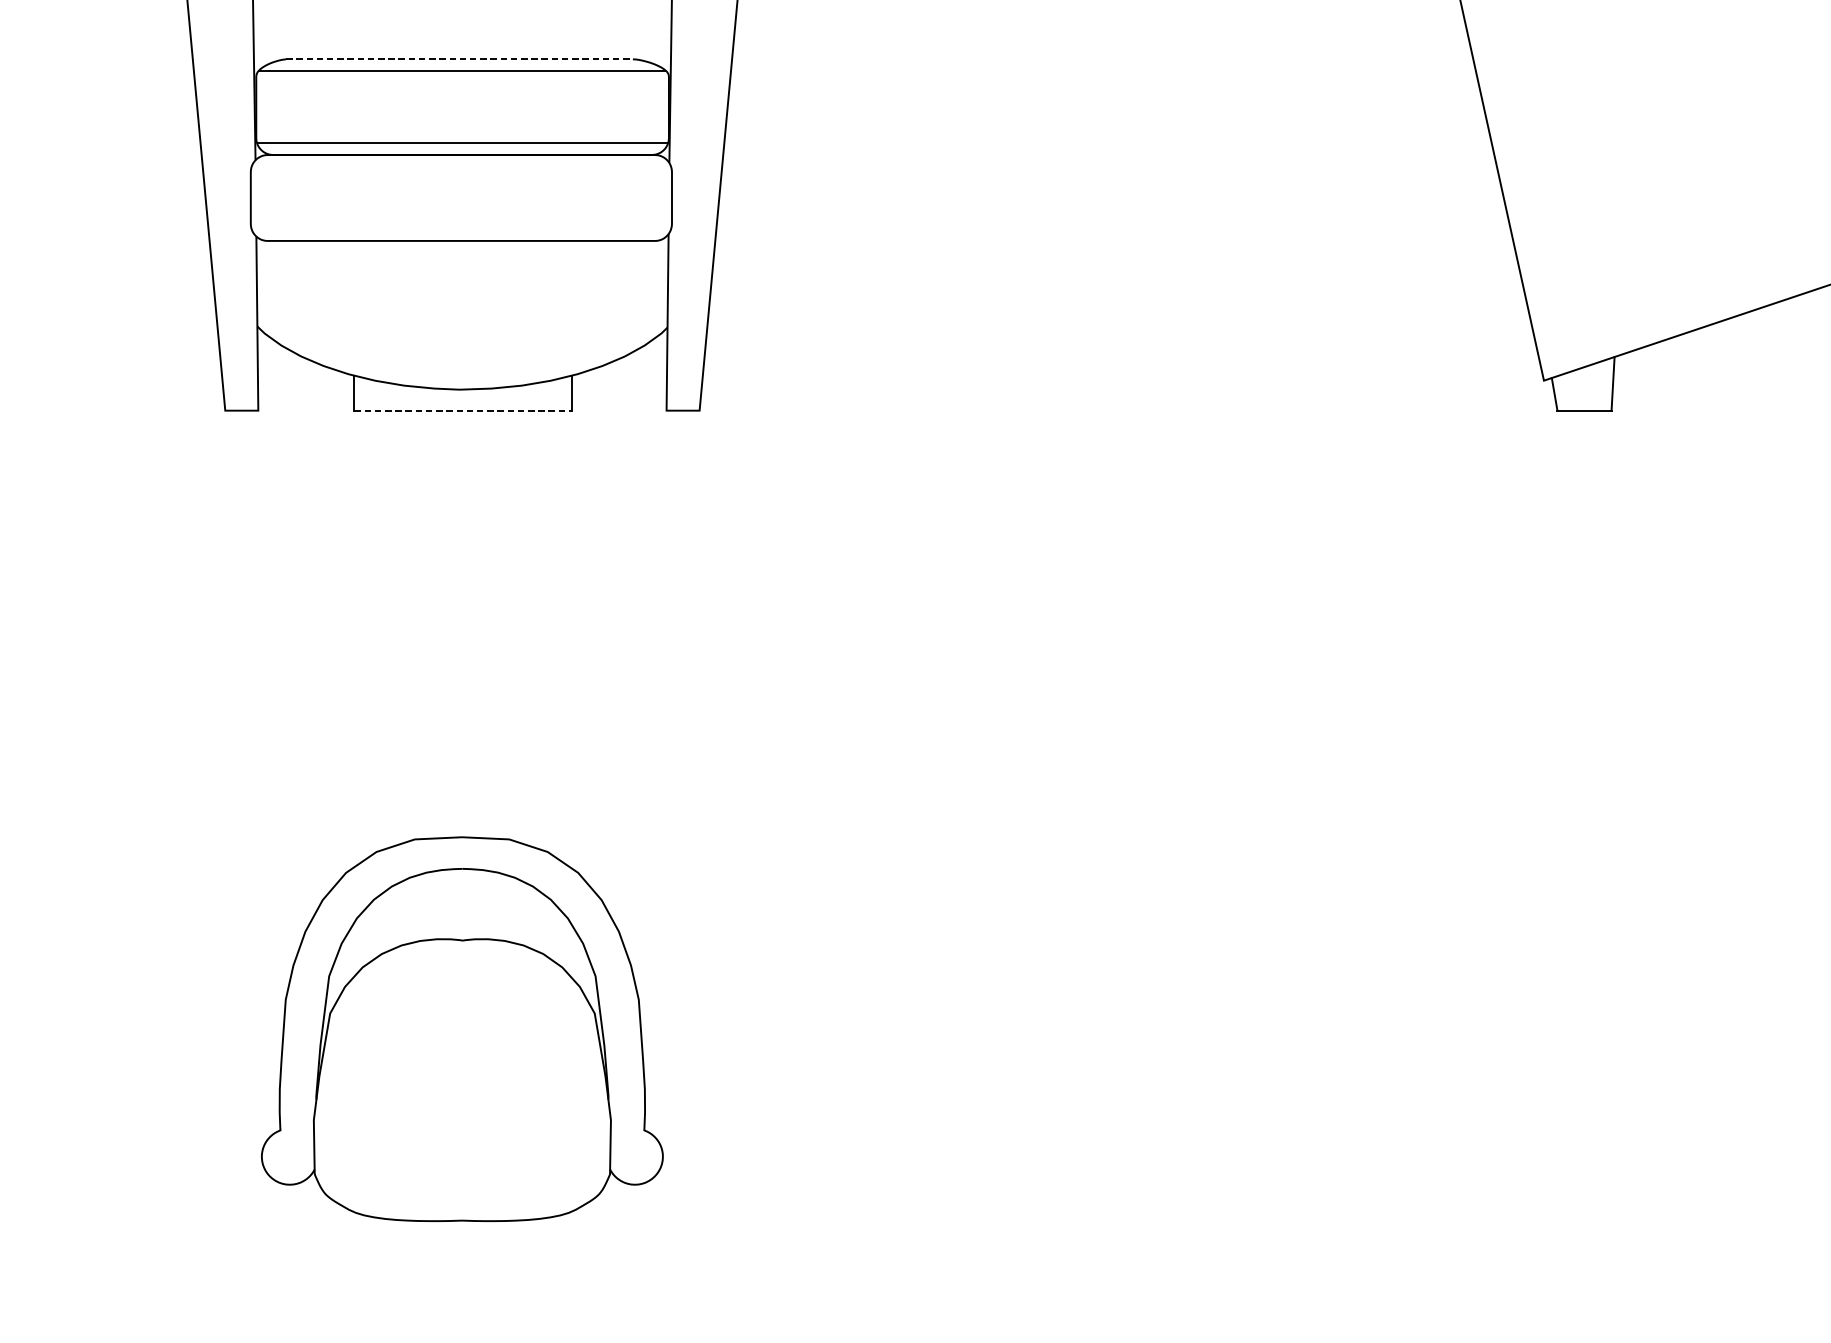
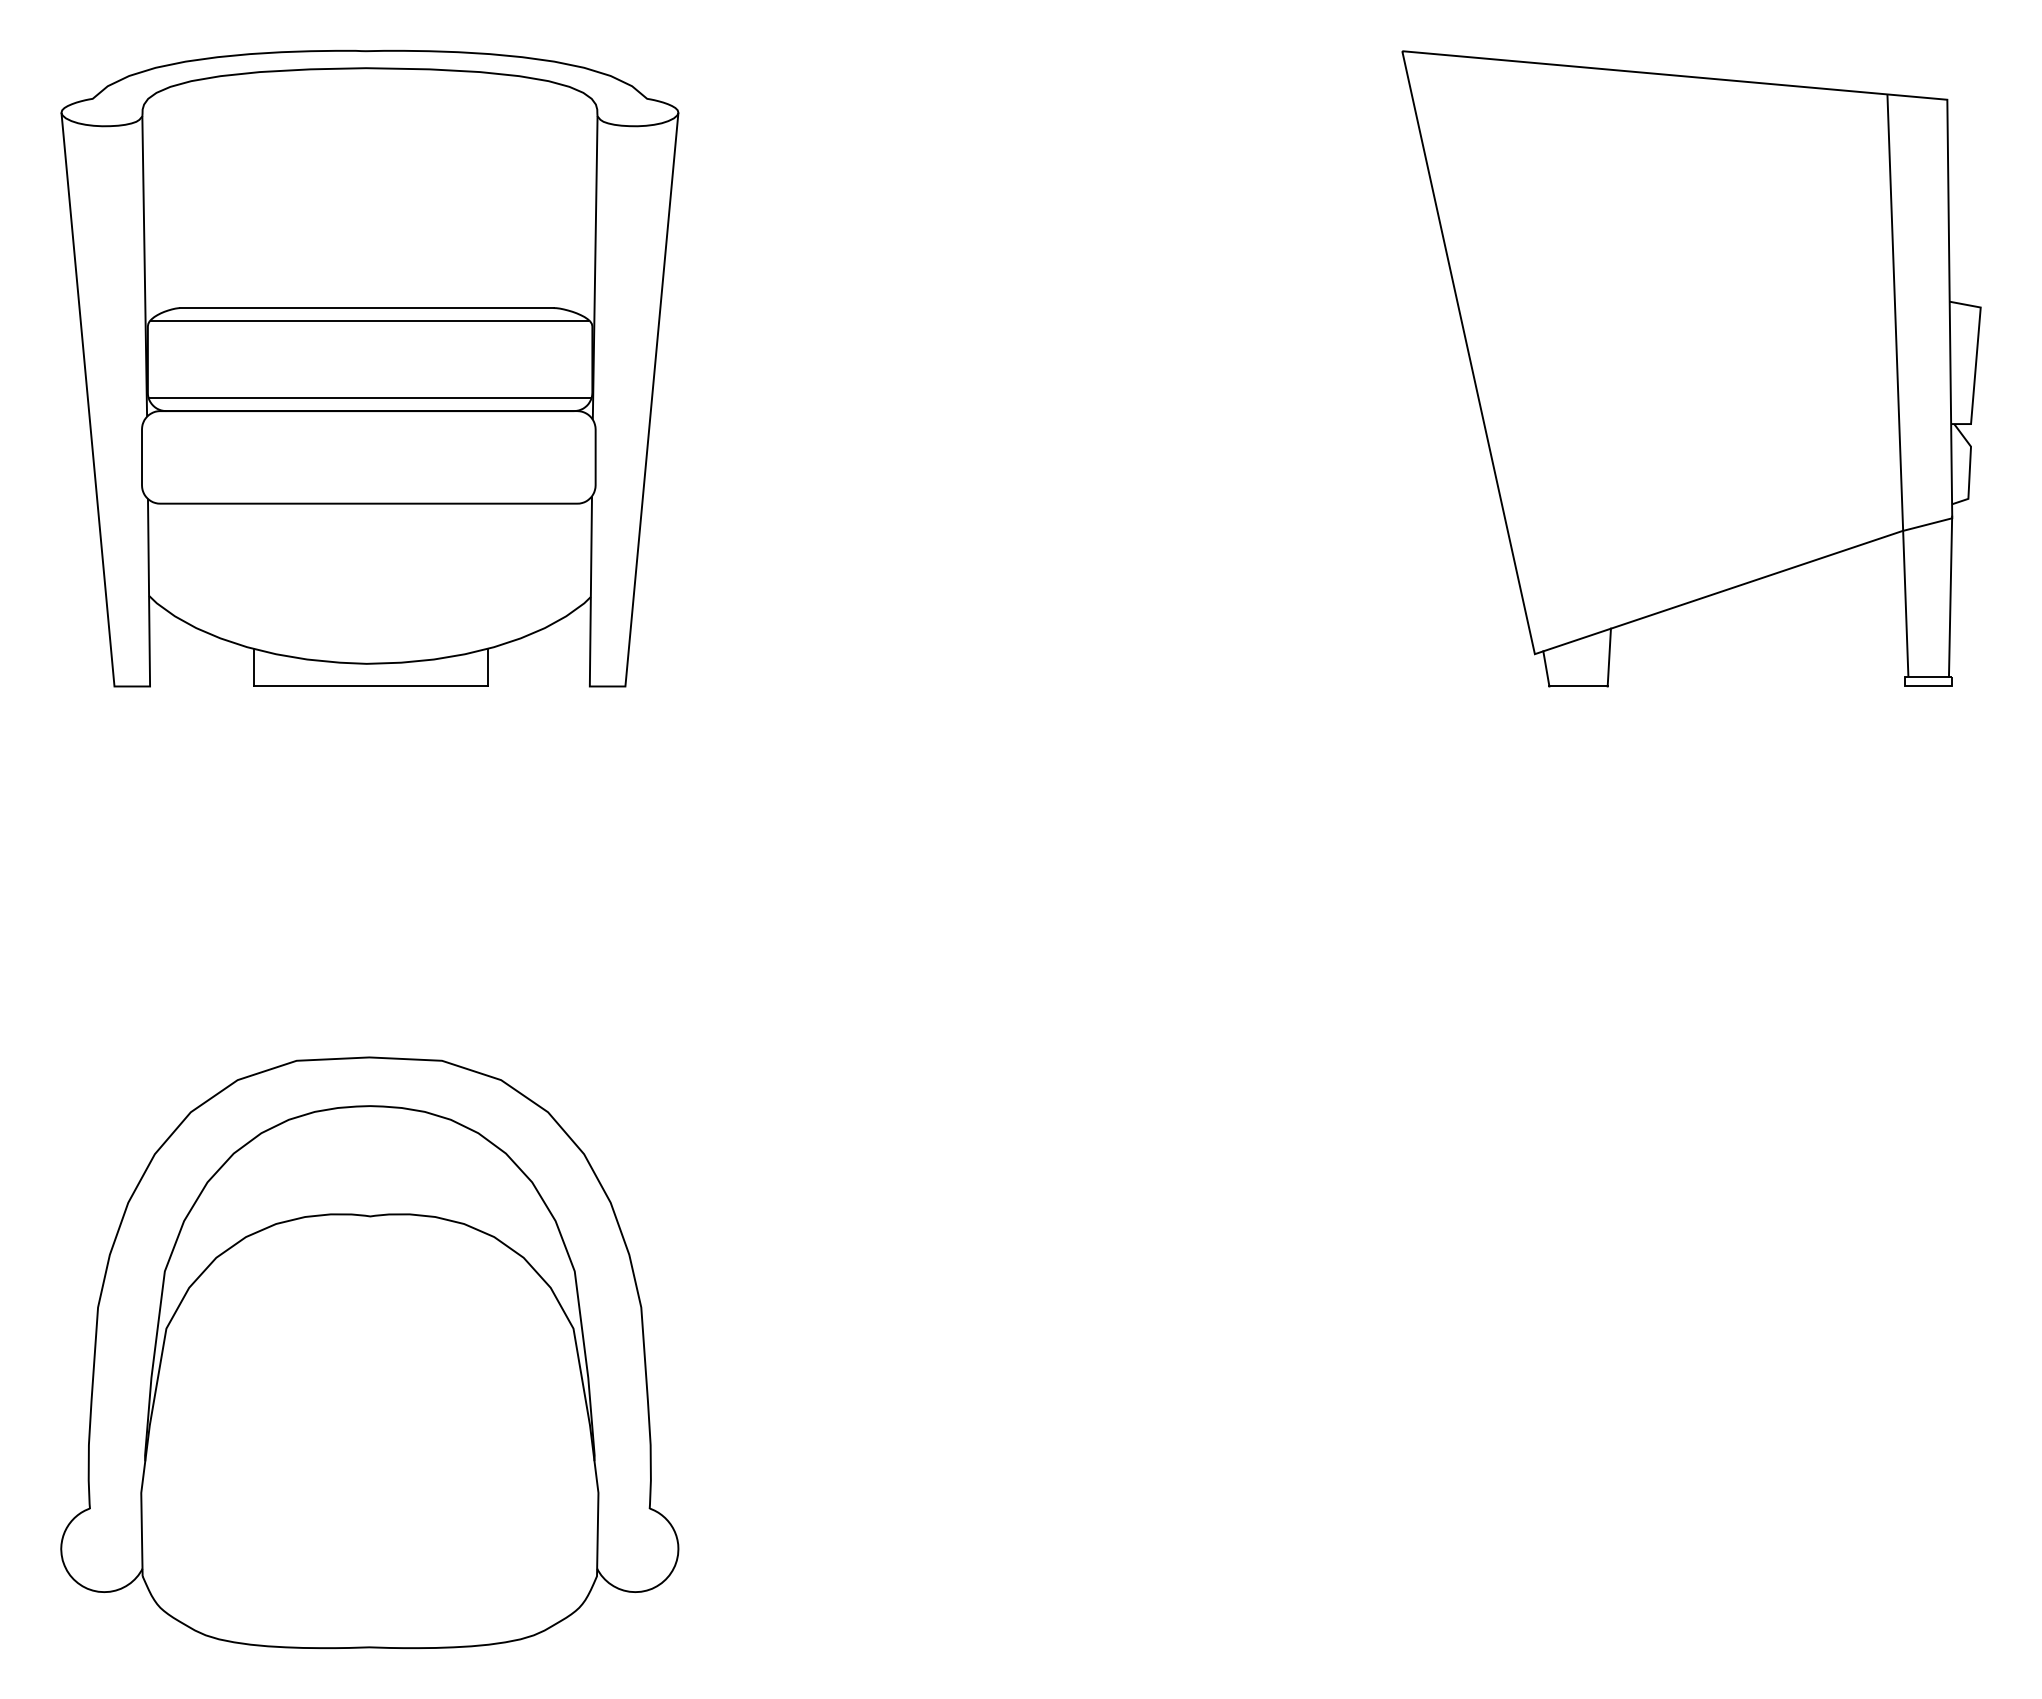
line: (459, 59) -> (366, 308), dashed -> solid
line: (463, 410) -> (371, 686), dashed -> solid
part: (462, 1029) -> (369, 1352), size x1.43

